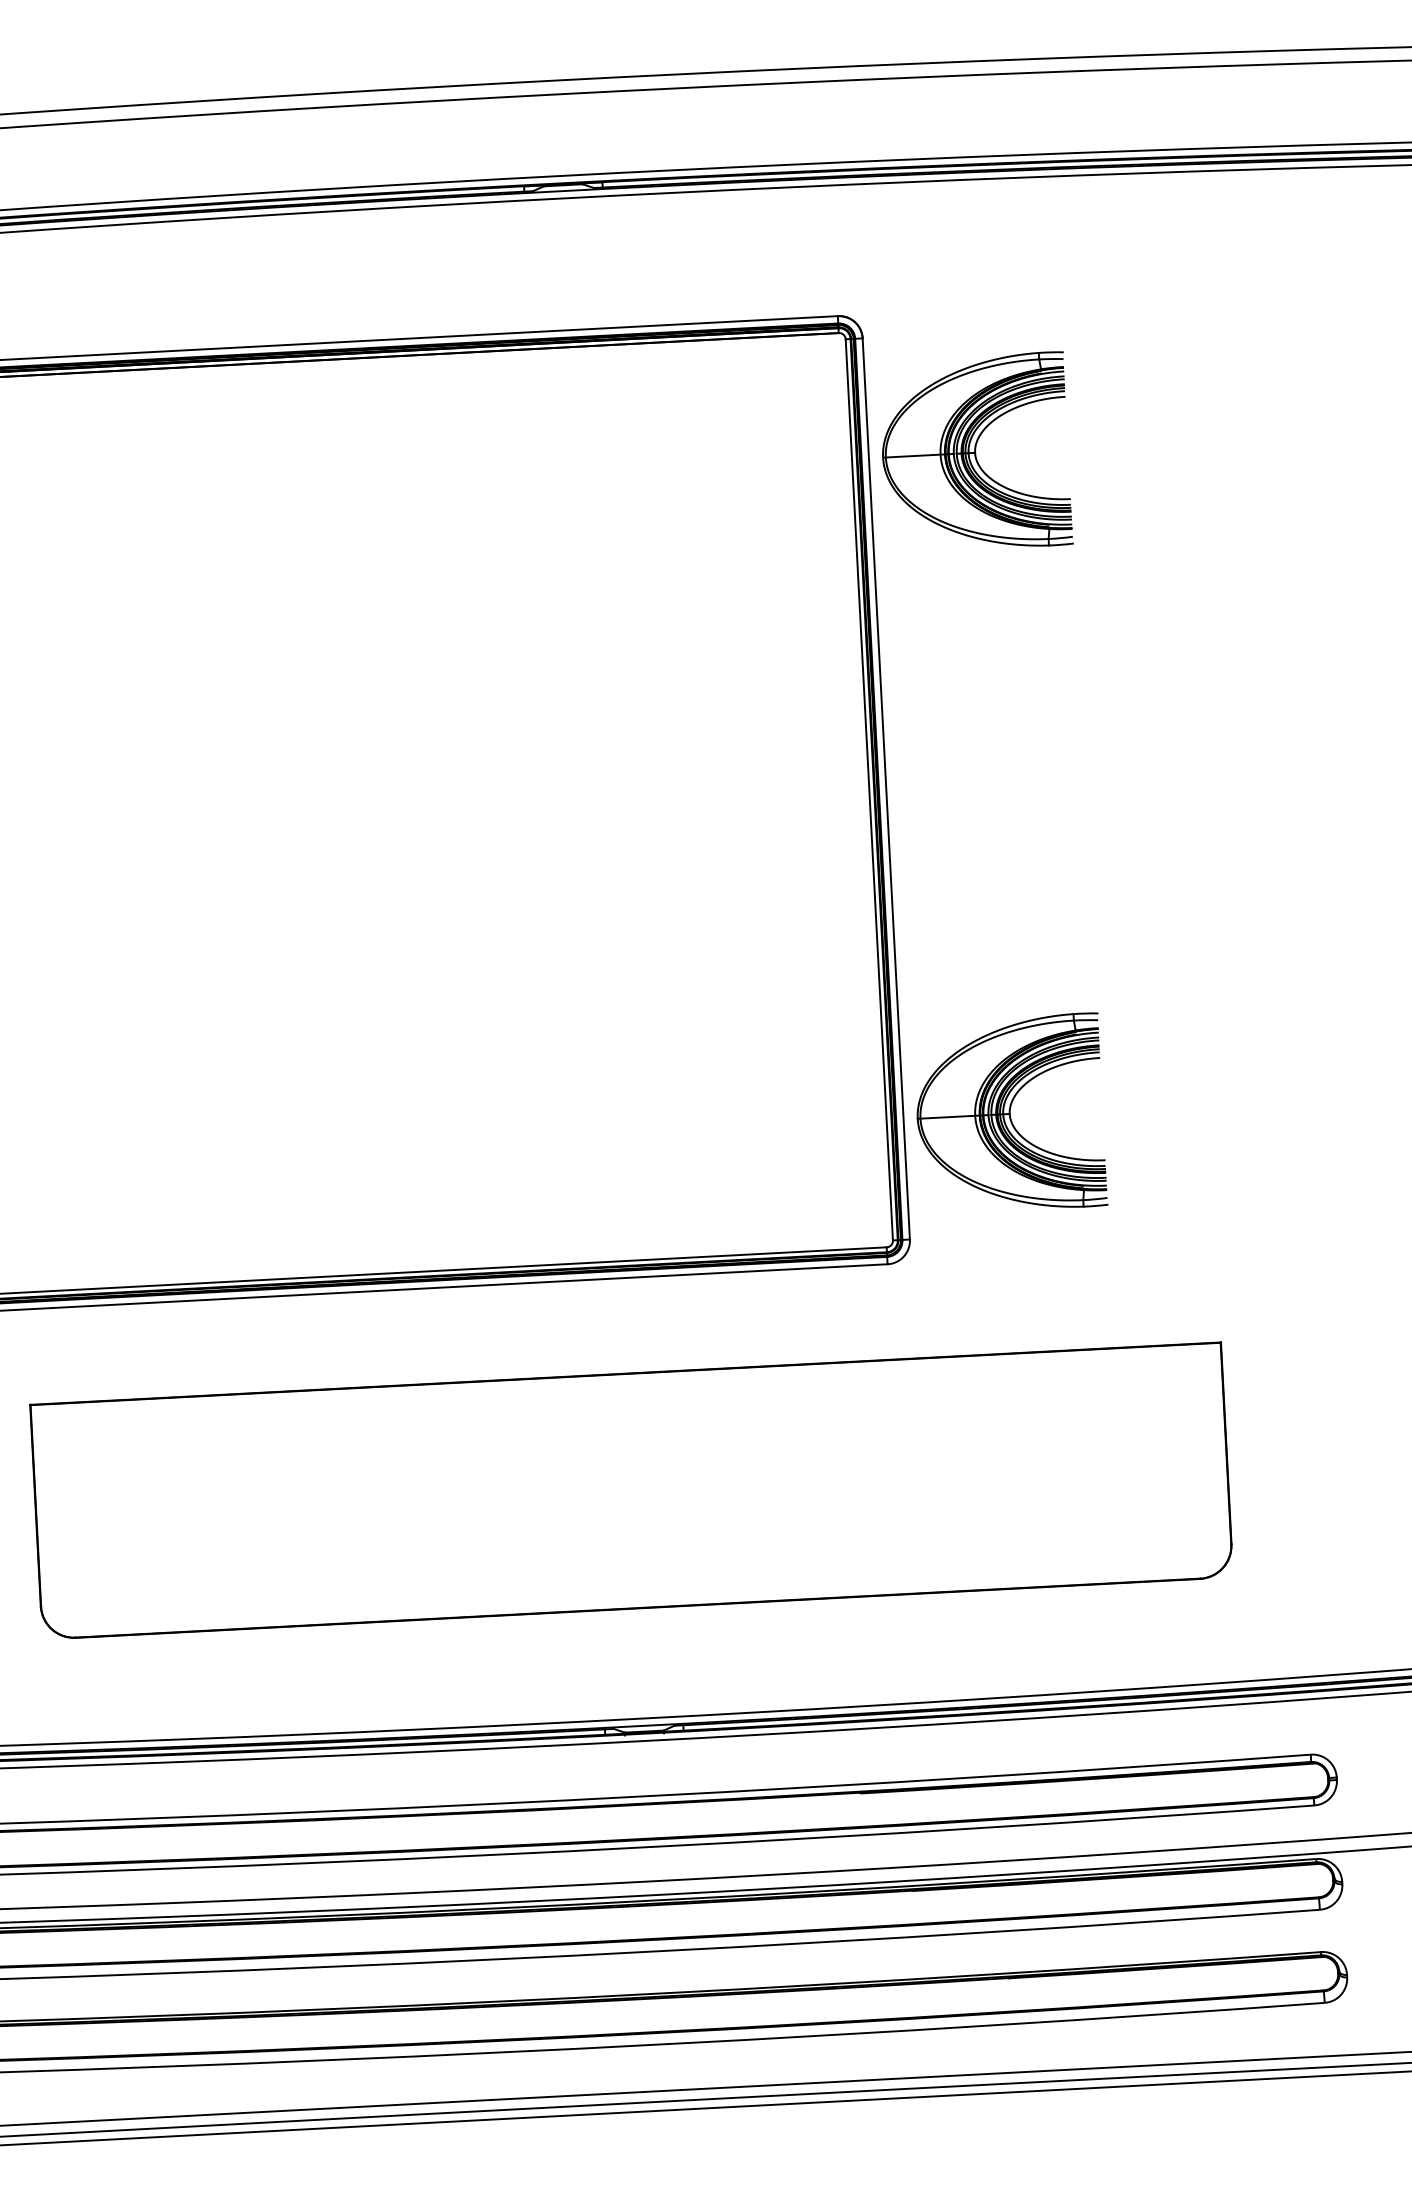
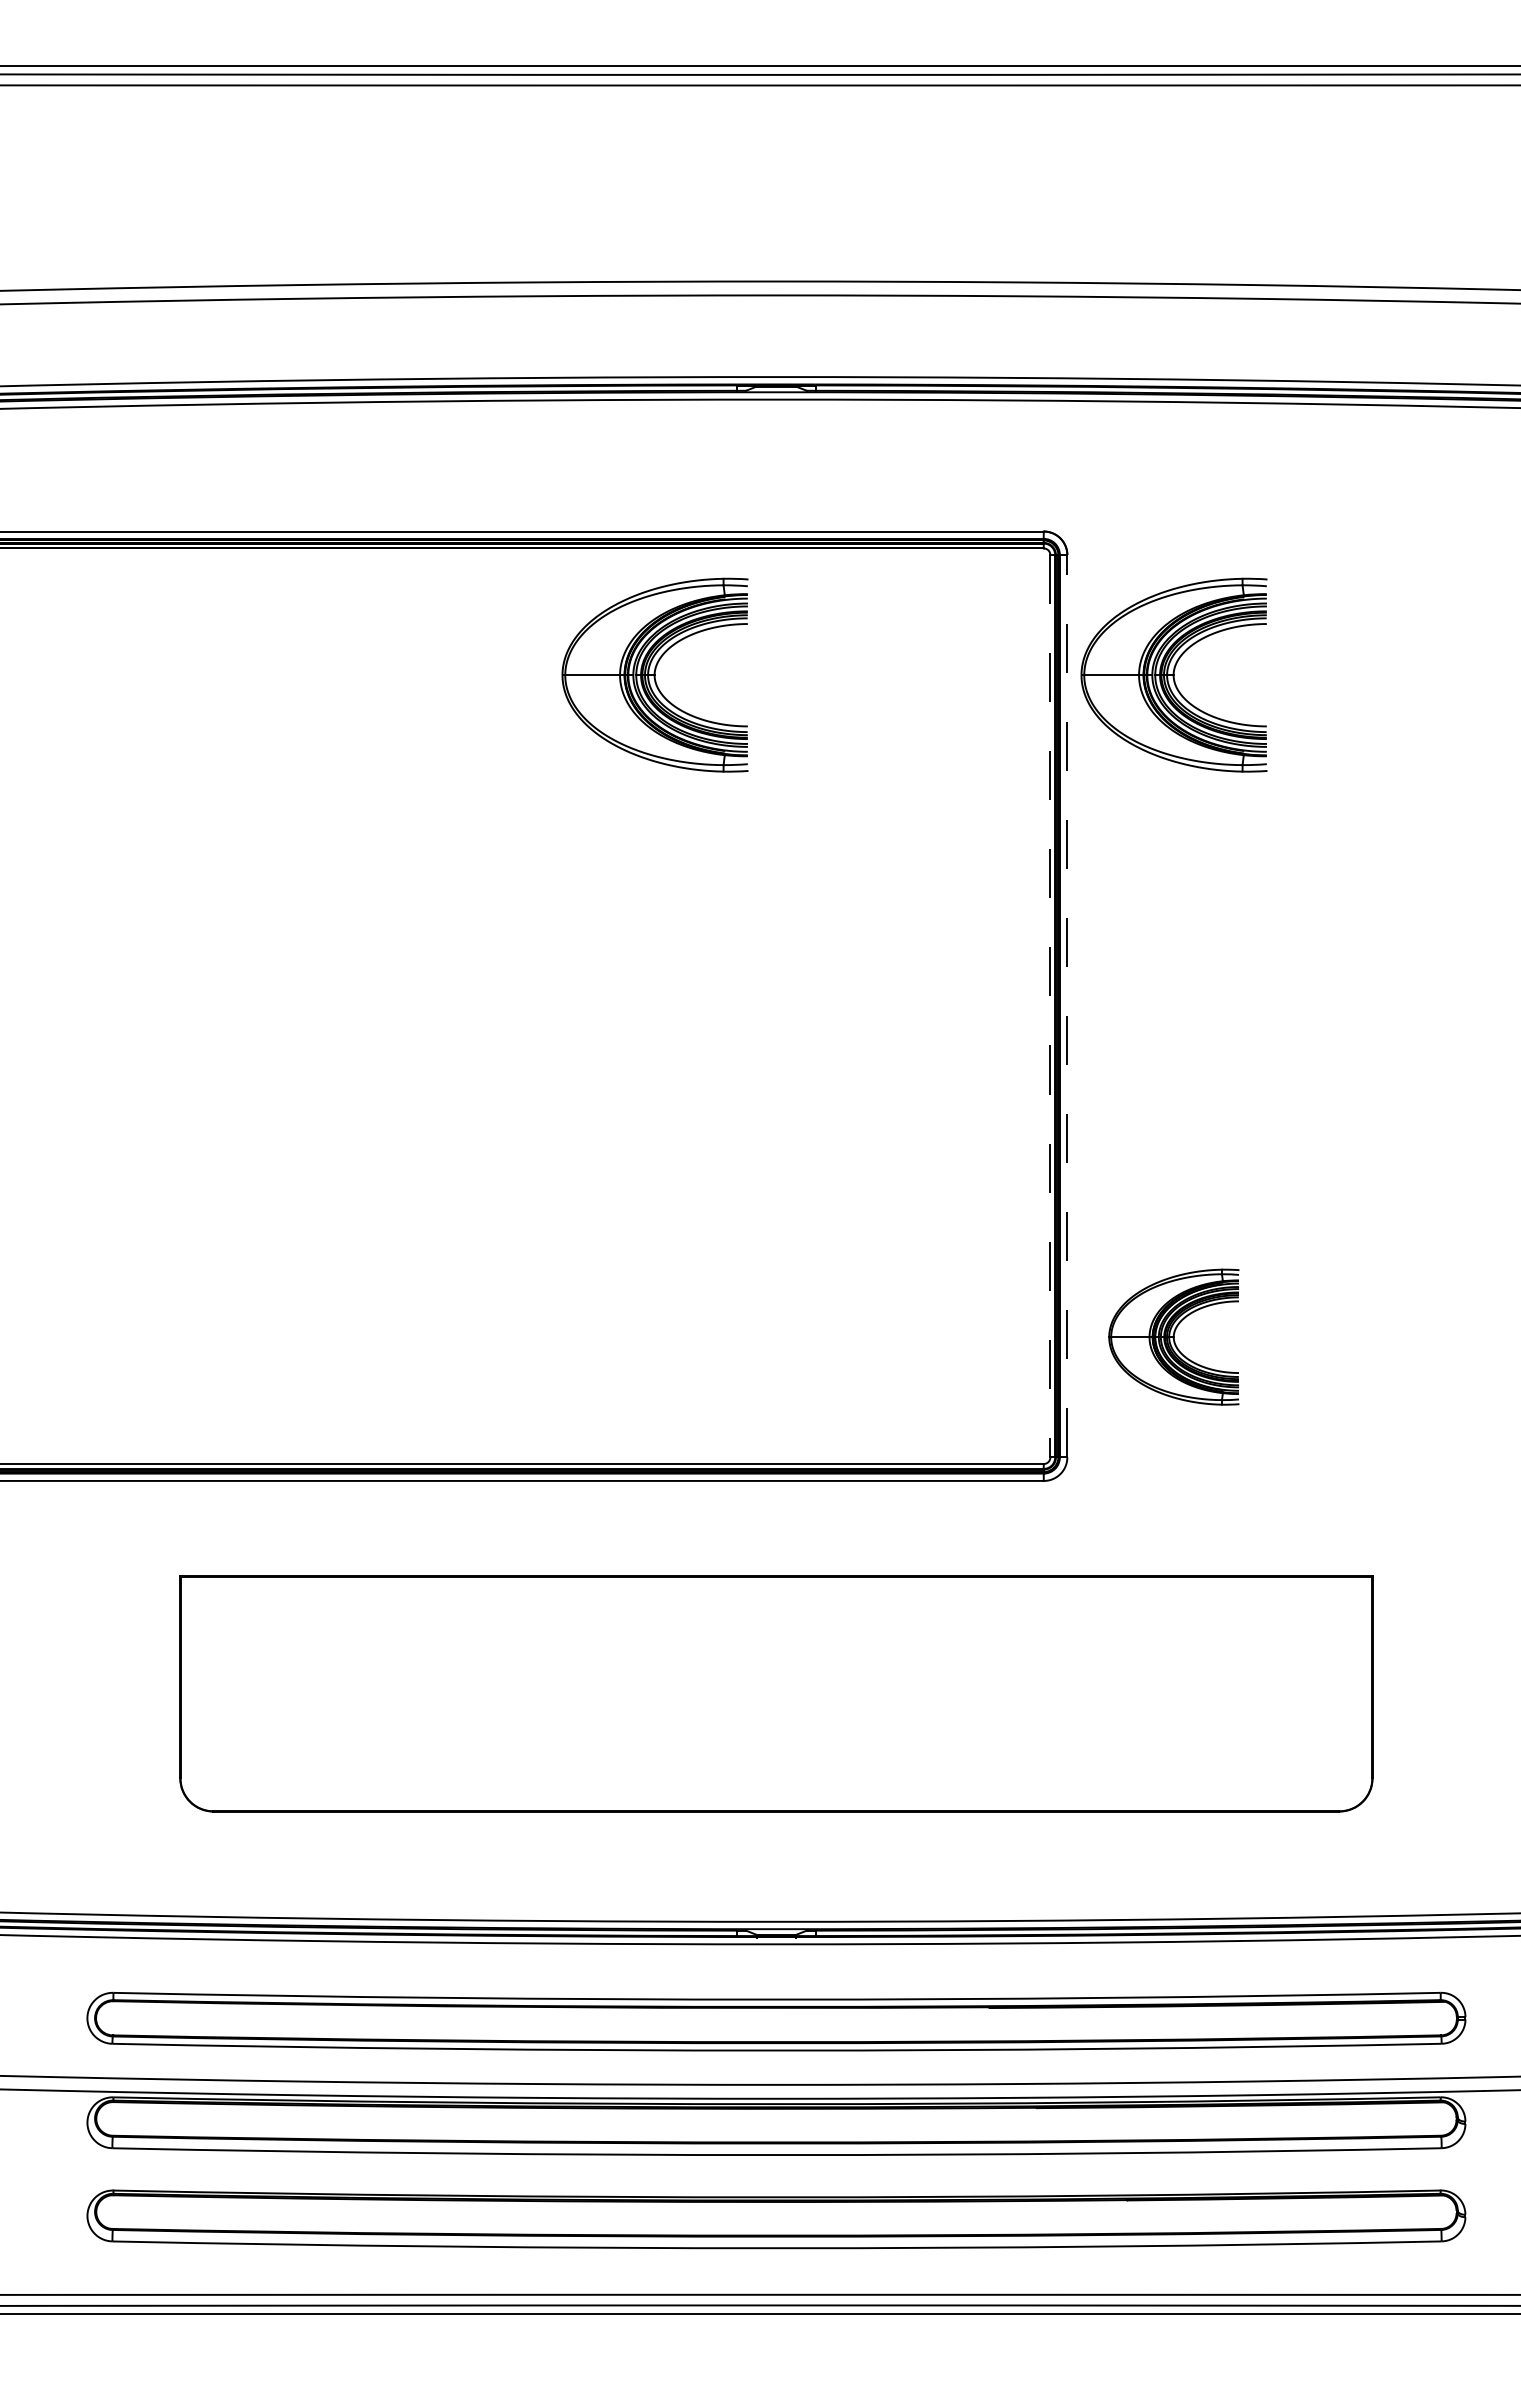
part: (456, 479) -> (654, 674), added
line: (886, 788) -> (1067, 1005), solid -> dashed
line: (869, 790) -> (1050, 1006), solid -> dashed
part: (1009, 1113) -> (1173, 1336), size x0.7

